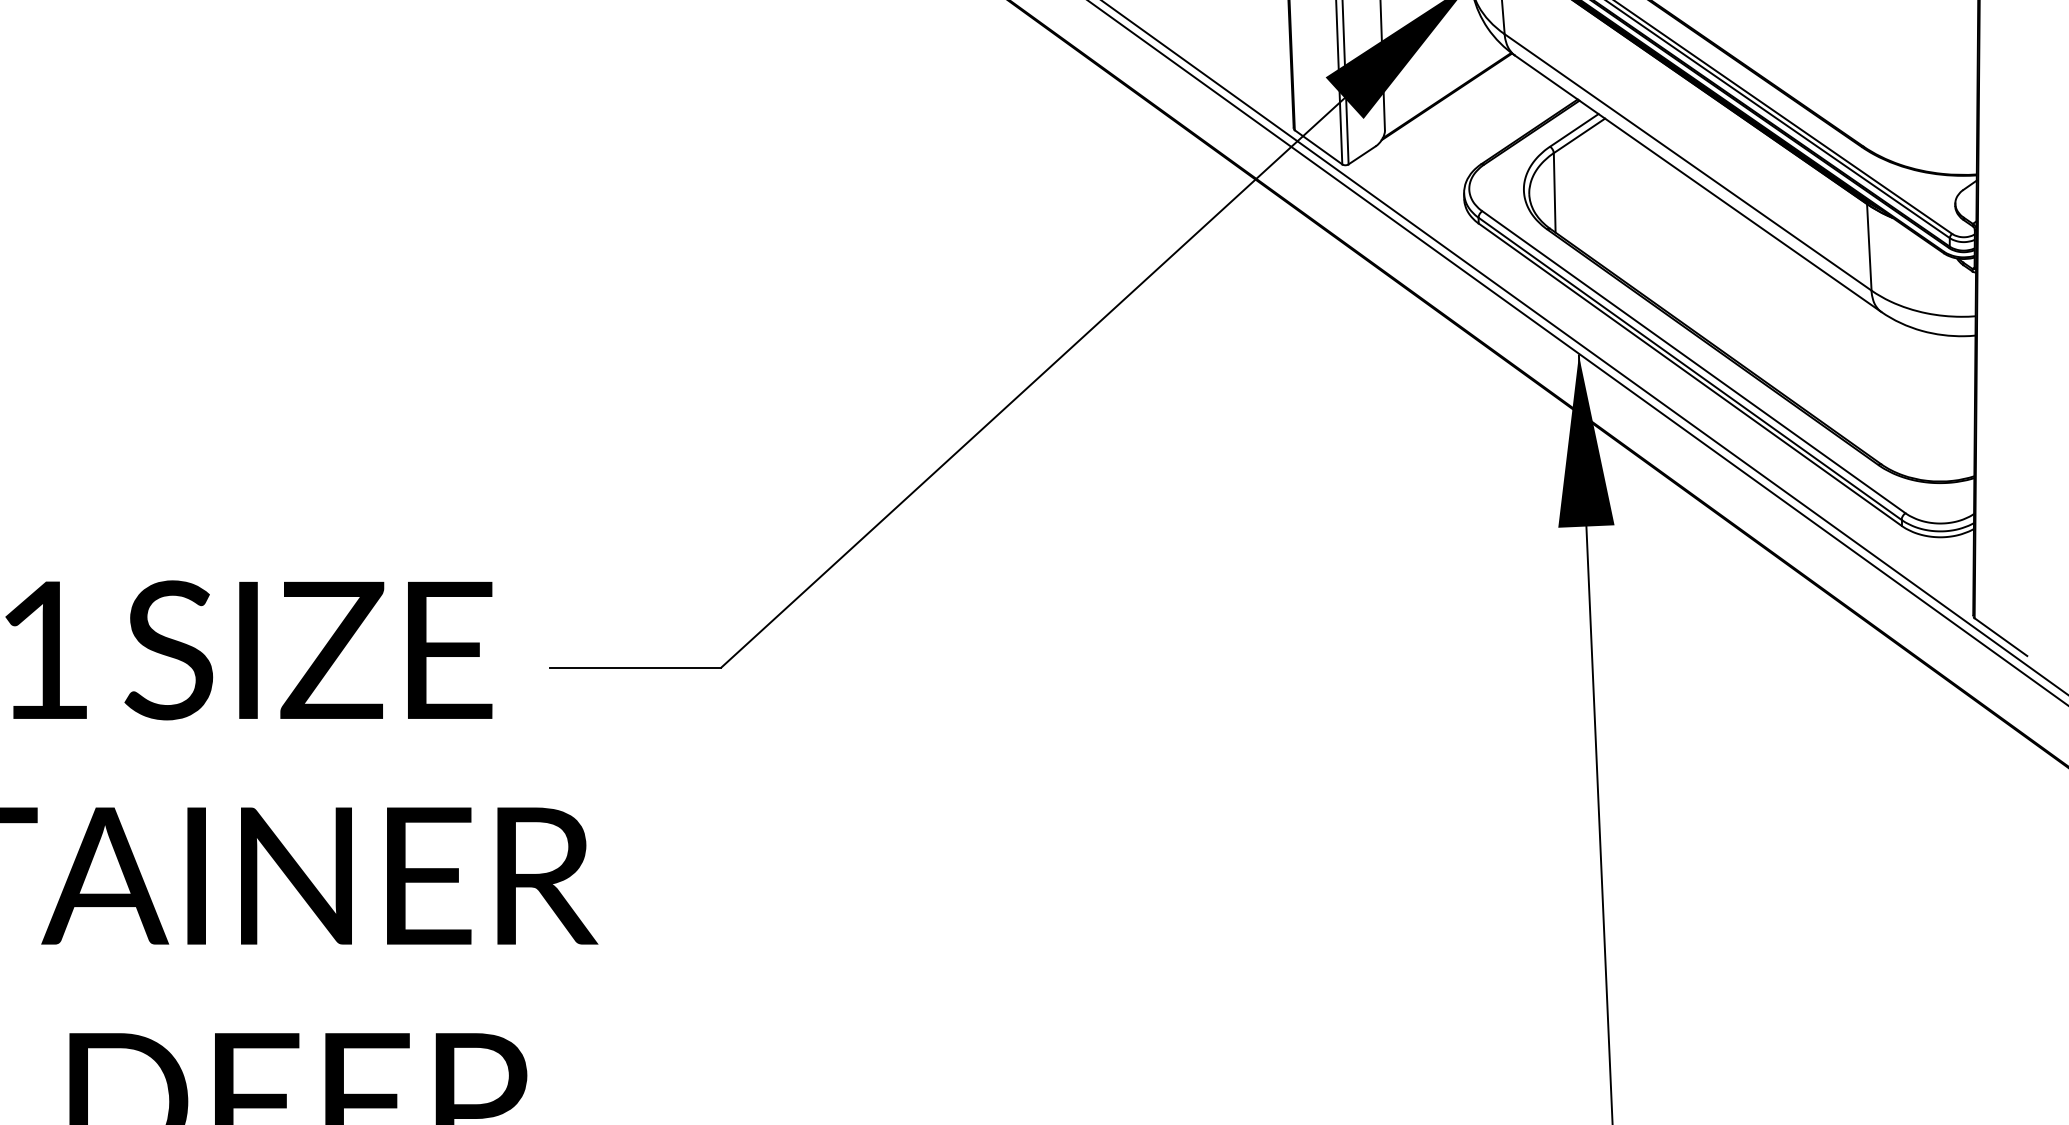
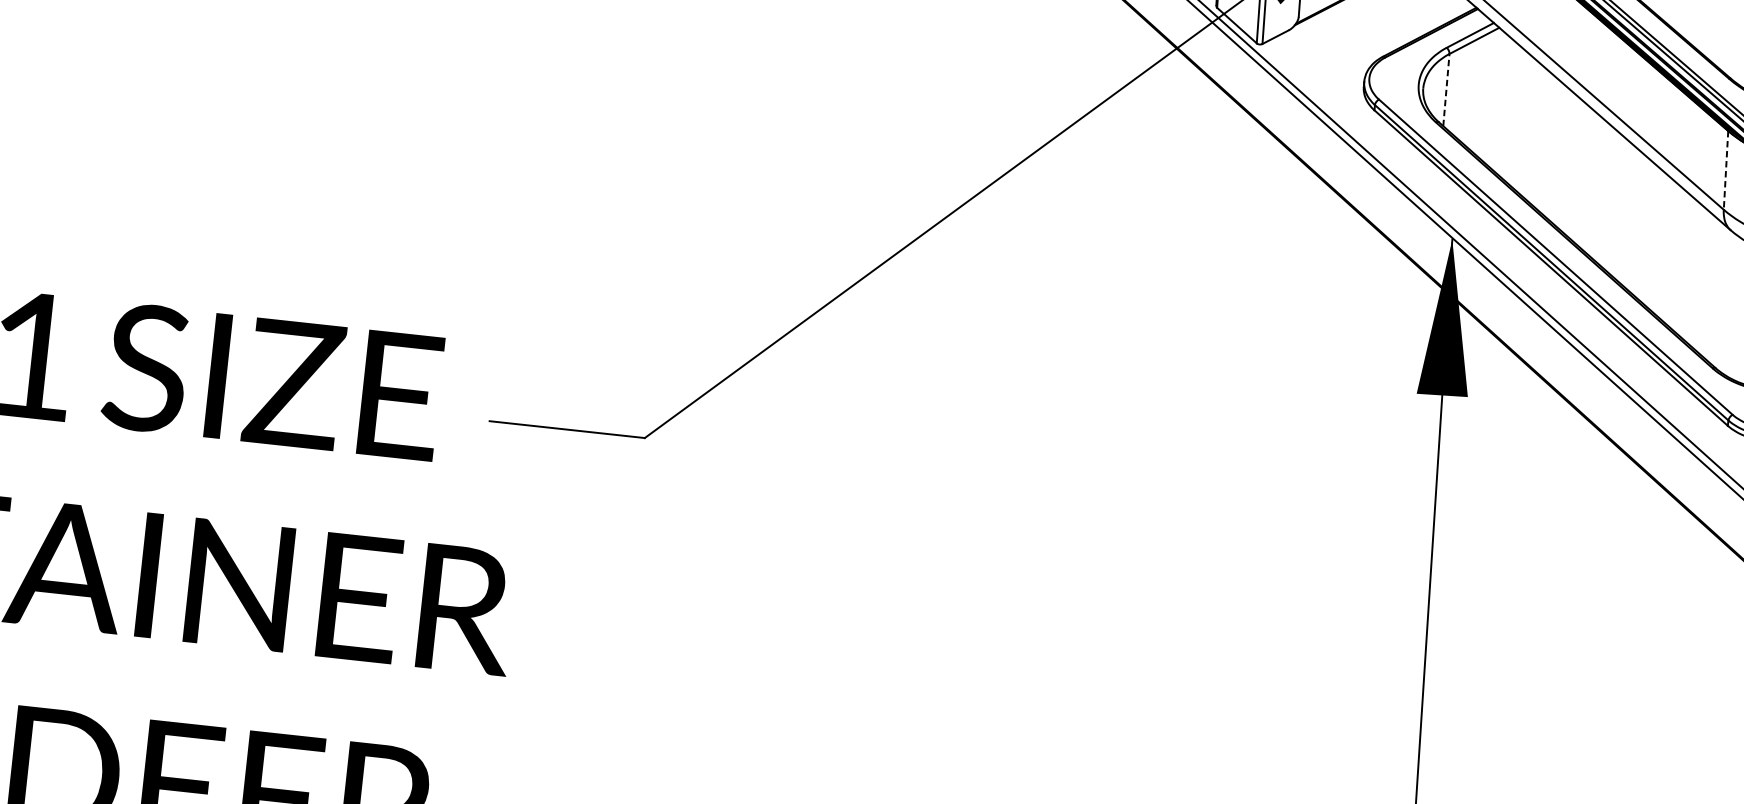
line: (1554, 192) -> (1446, 89), solid -> dashed
line: (1869, 247) -> (1726, 170), solid -> dashed

